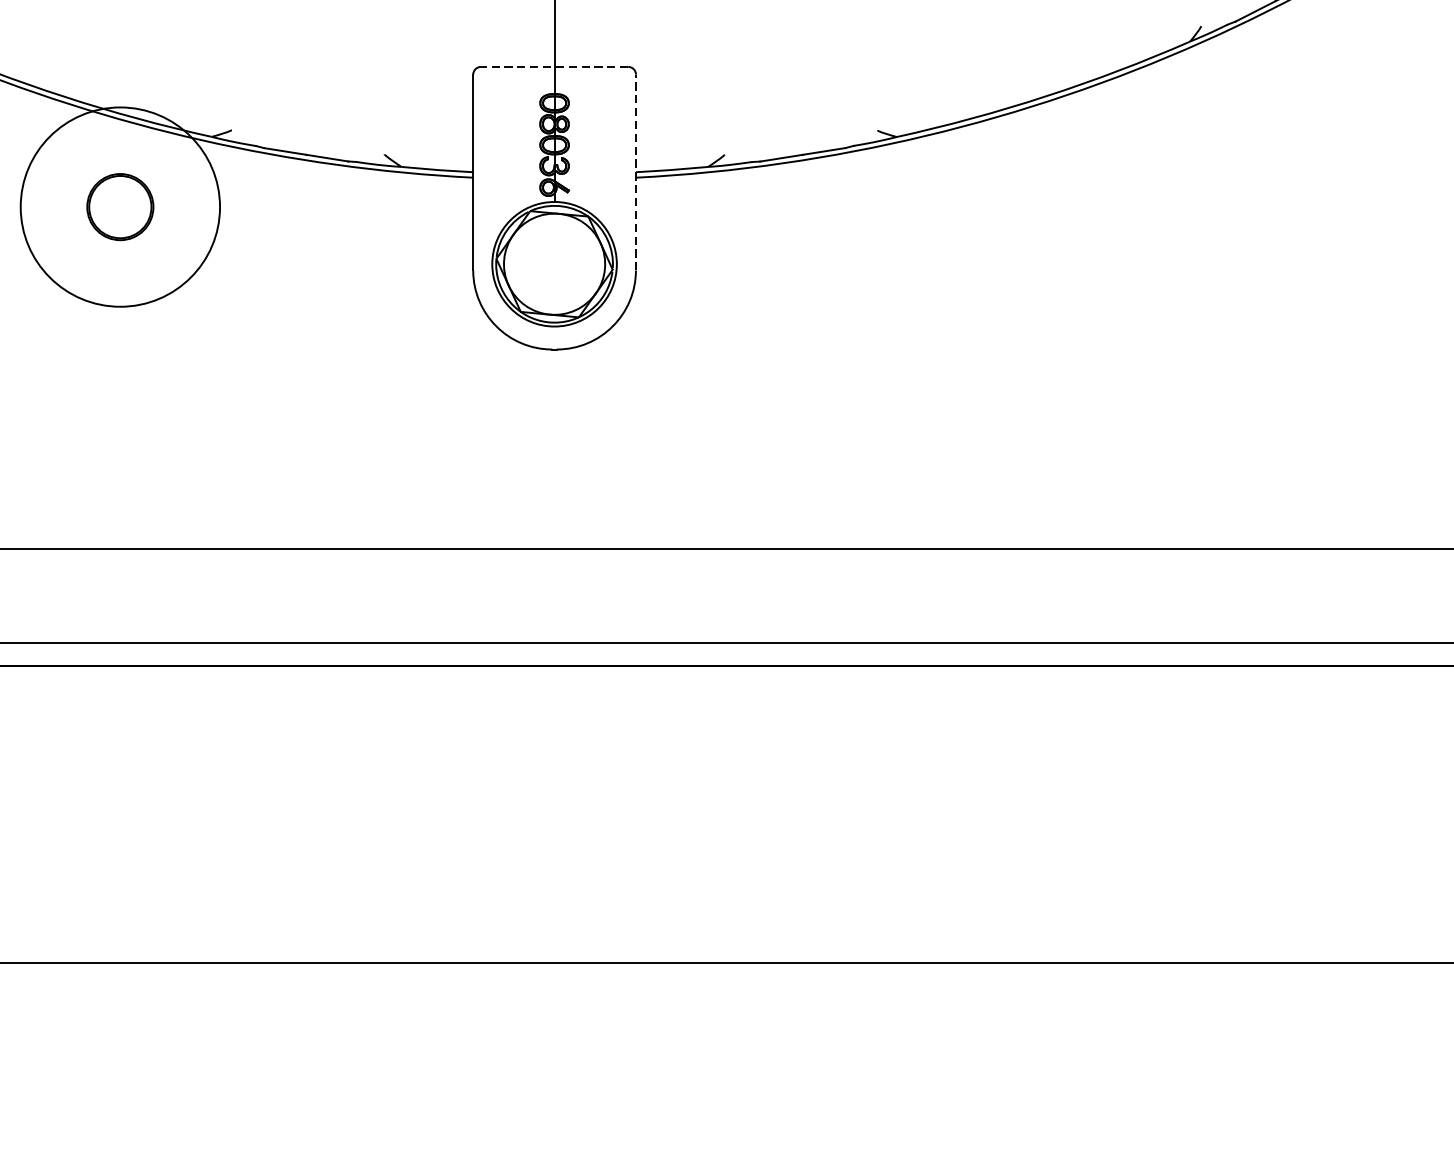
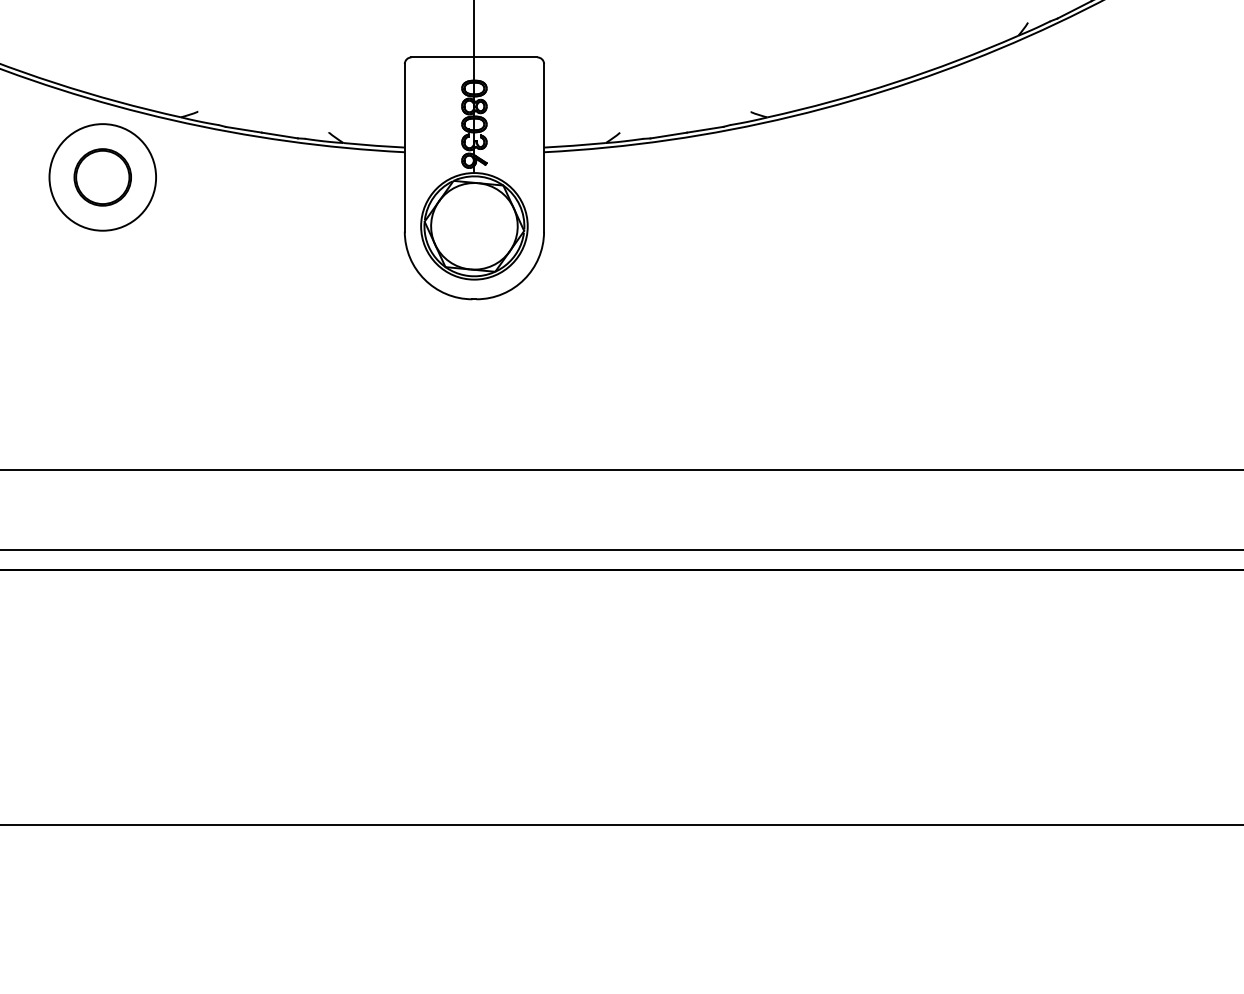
line: (553, 66) -> (473, 57), dashed -> solid
line: (636, 172) -> (544, 147), dashed -> solid
circle: (120, 207) -> (102, 177), size x0.62

